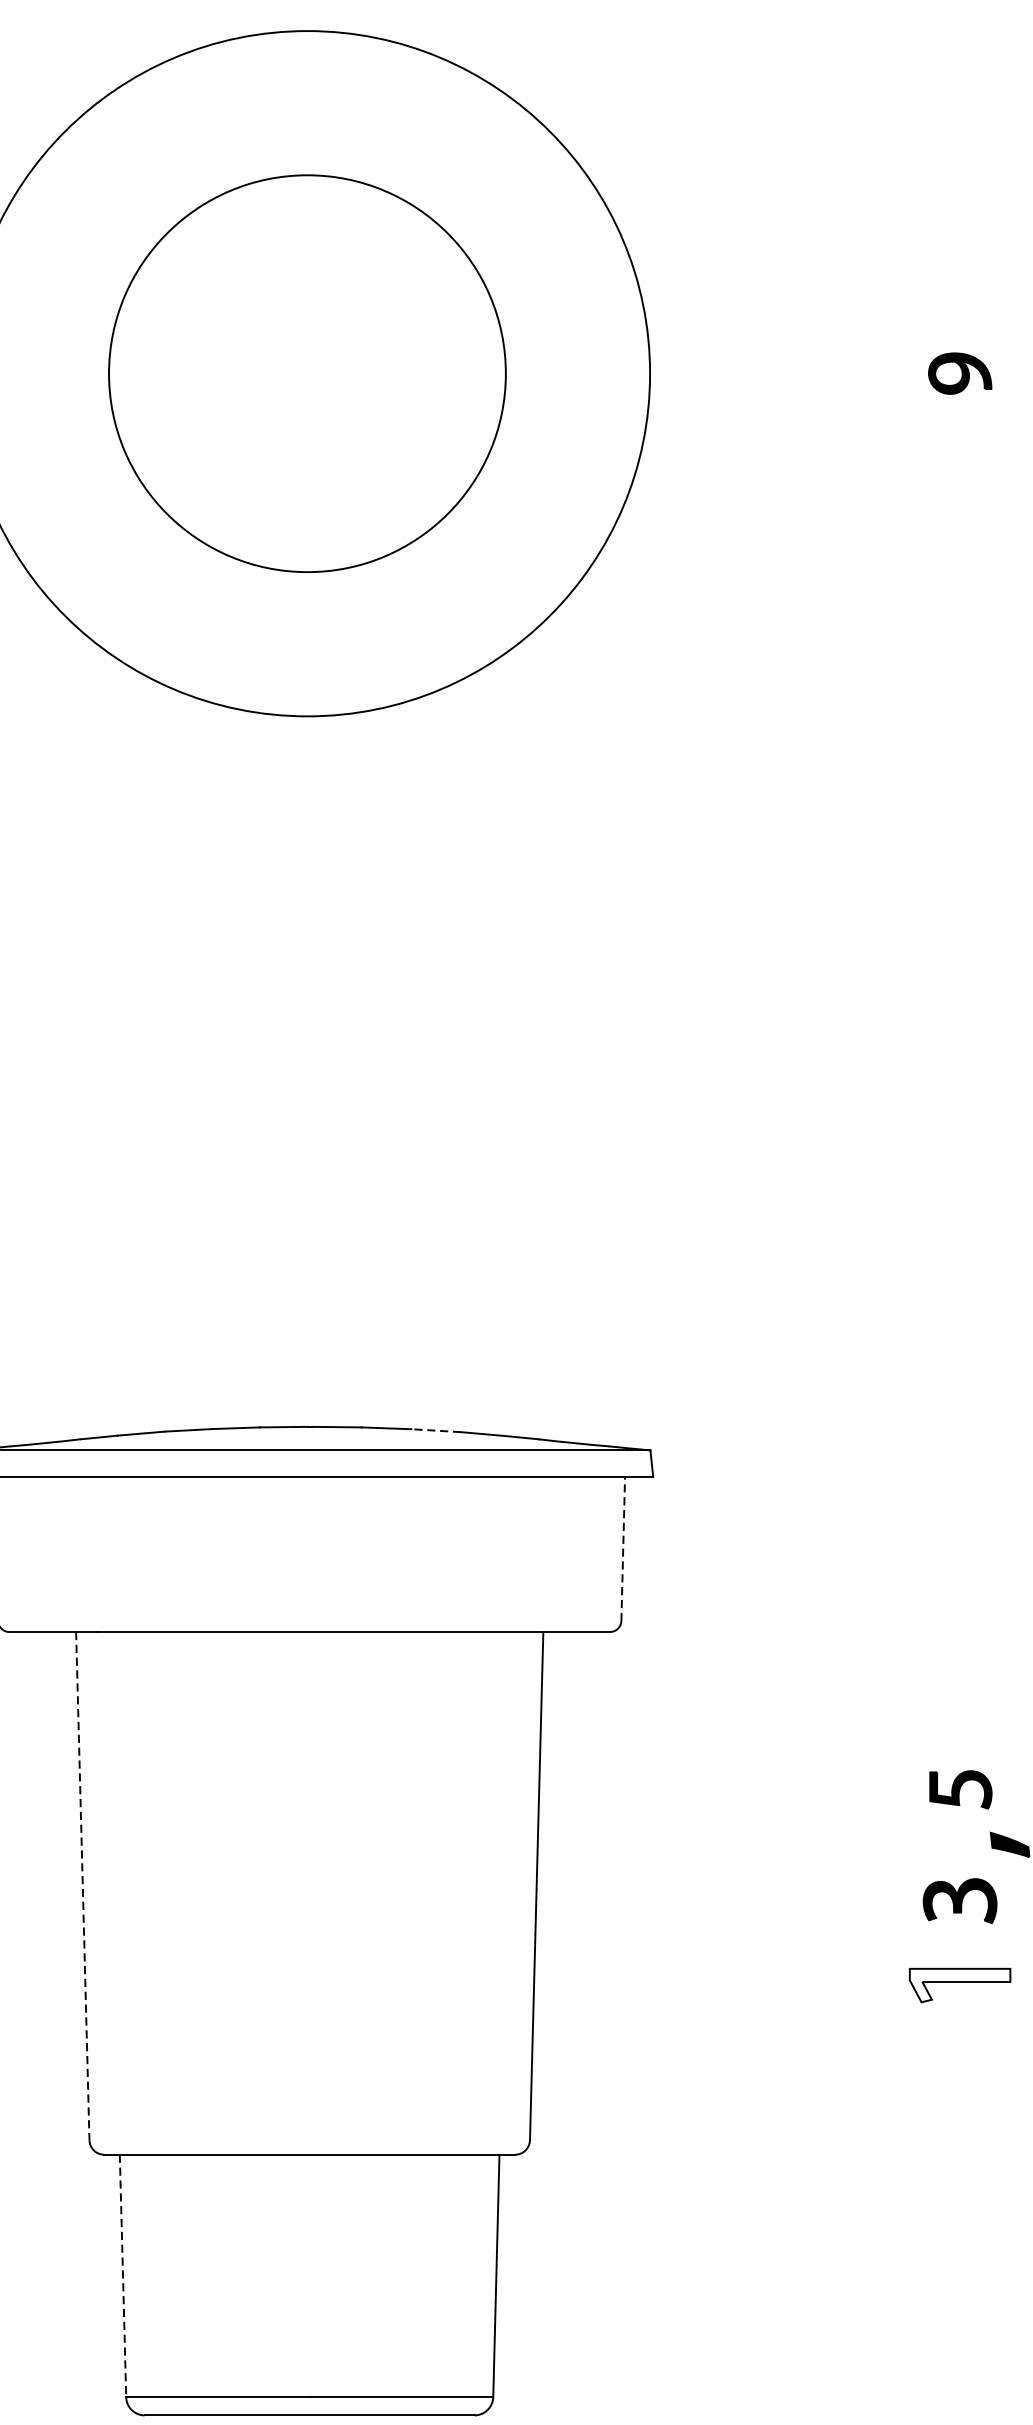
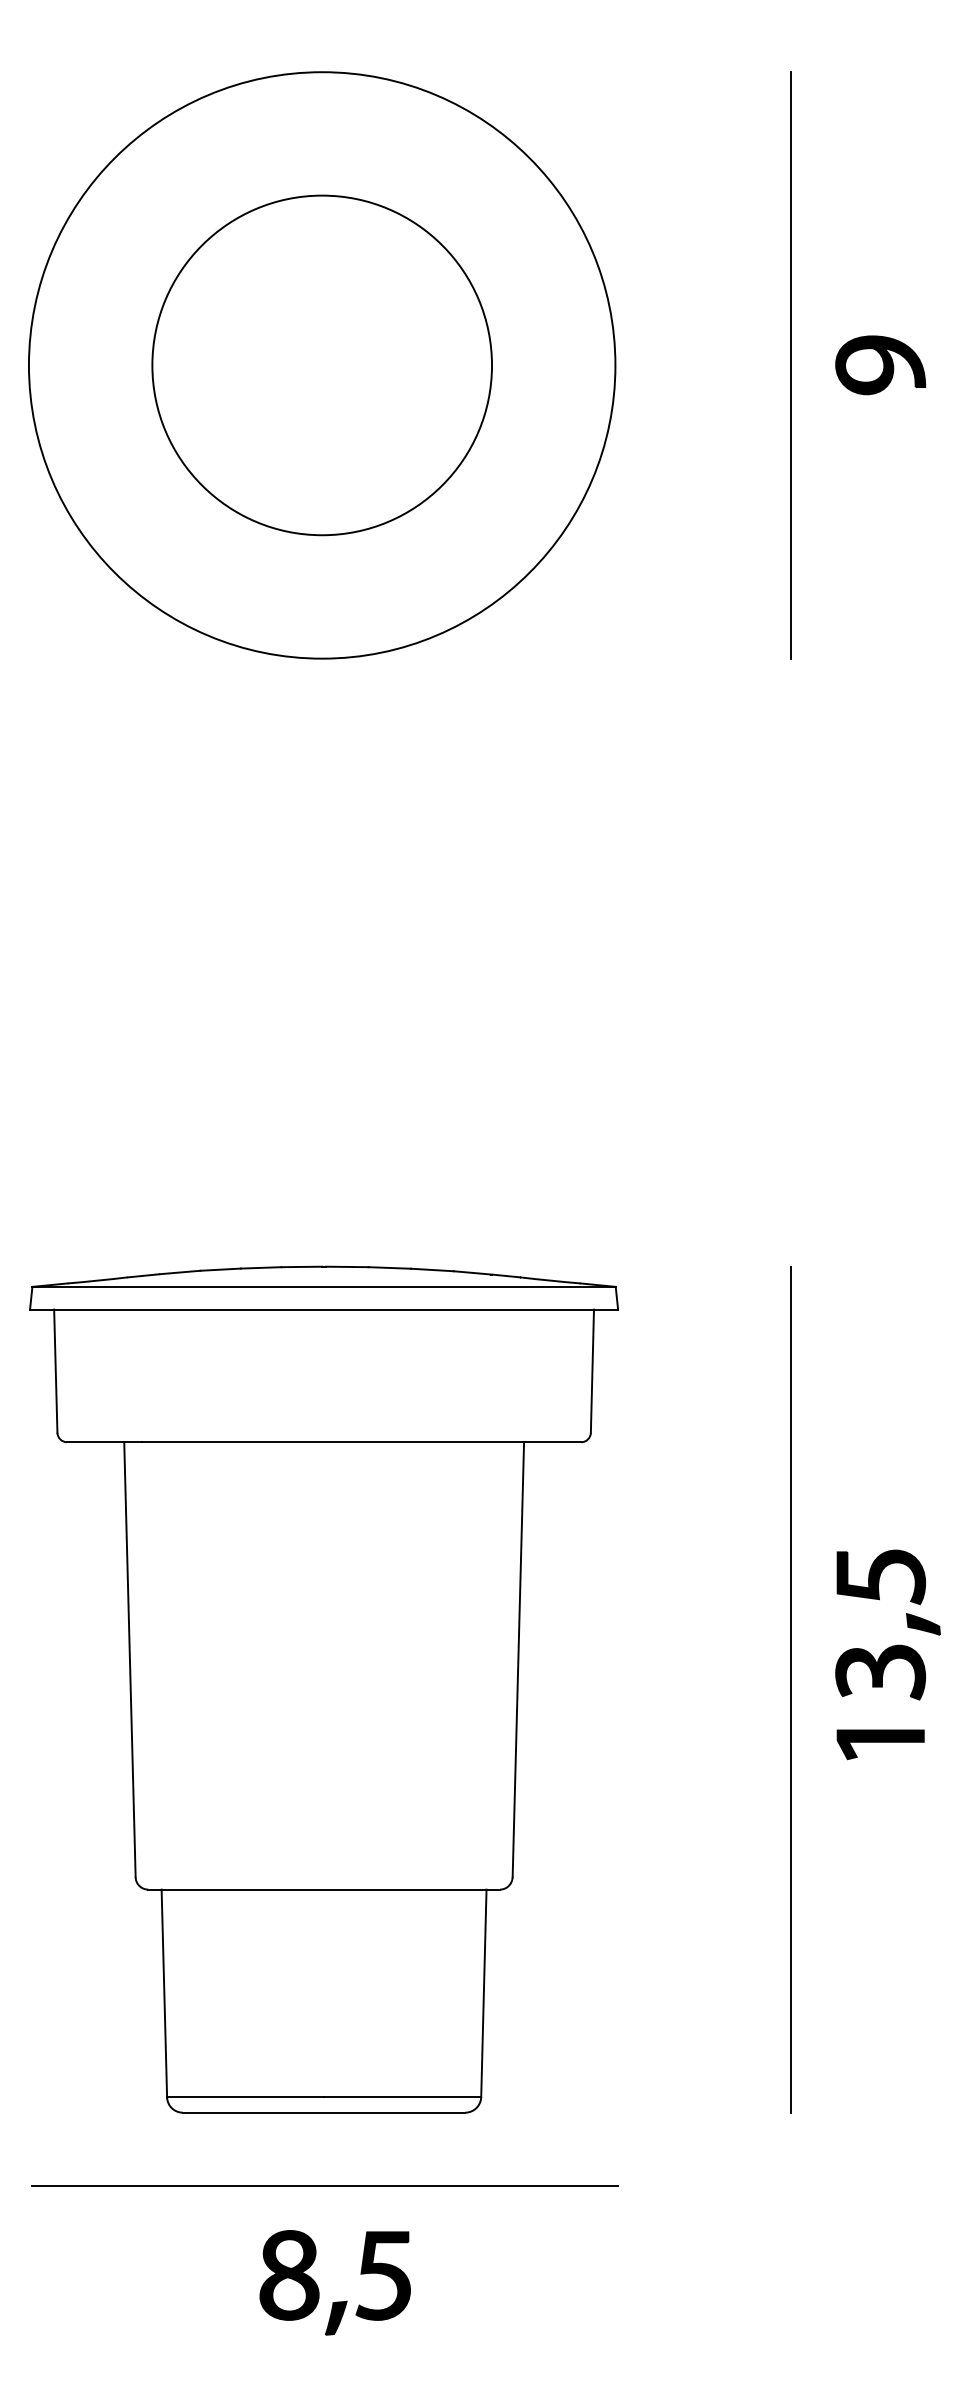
line: (854, 373) -> (790, 365), added
part: (959, 373) -> (880, 365), size x1.67
line: (435, 1430) -> (431, 1269), dashed -> solid
line: (623, 1549) -> (592, 1371), dashed -> solid
part: (960, 1790) -> (881, 1577), size x1.67
line: (82, 1885) -> (129, 1659), dashed -> solid
part: (959, 1901) -> (880, 1672), size x1.43
line: (854, 1920) -> (790, 1689), added
fill: (959, 1985) -> (880, 1744), added
line: (123, 2276) -> (164, 1993), dashed -> solid

